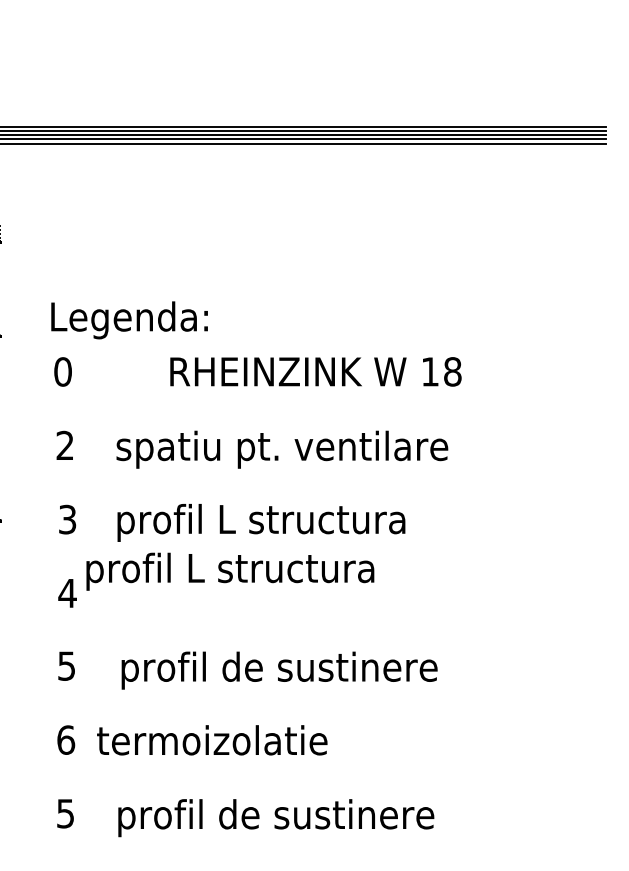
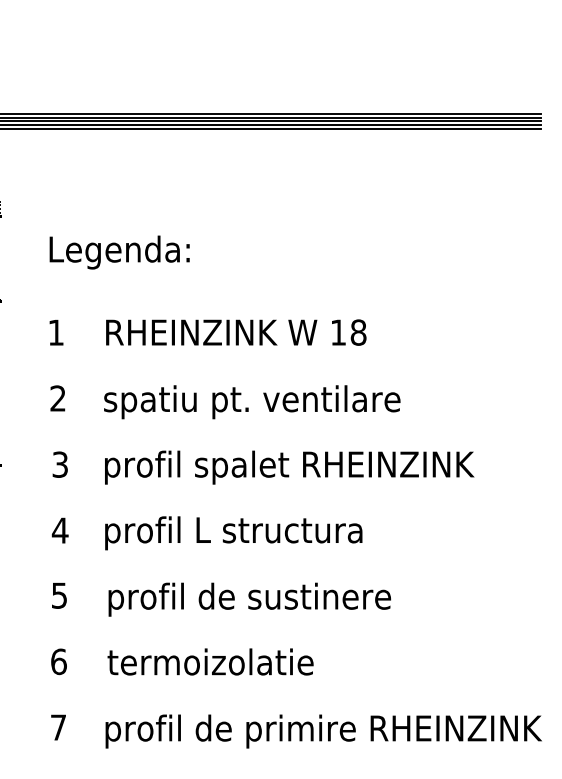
text: (129, 320) -> (119, 252), moved
text: (63, 371) -> (56, 332), 0 -> 1
text: (316, 371) -> (236, 332), moved
text: (374, 522) -> (334, 467), profil L structura -> profil spalet RHEINZINK
text: (230, 571) -> (233, 533), moved
text: (212, 739) -> (210, 661), moved
text: (65, 813) -> (58, 727), 5 -> 7
text: (440, 818) -> (393, 731), profil de sustinere -> profil de primire RHEINZINK

